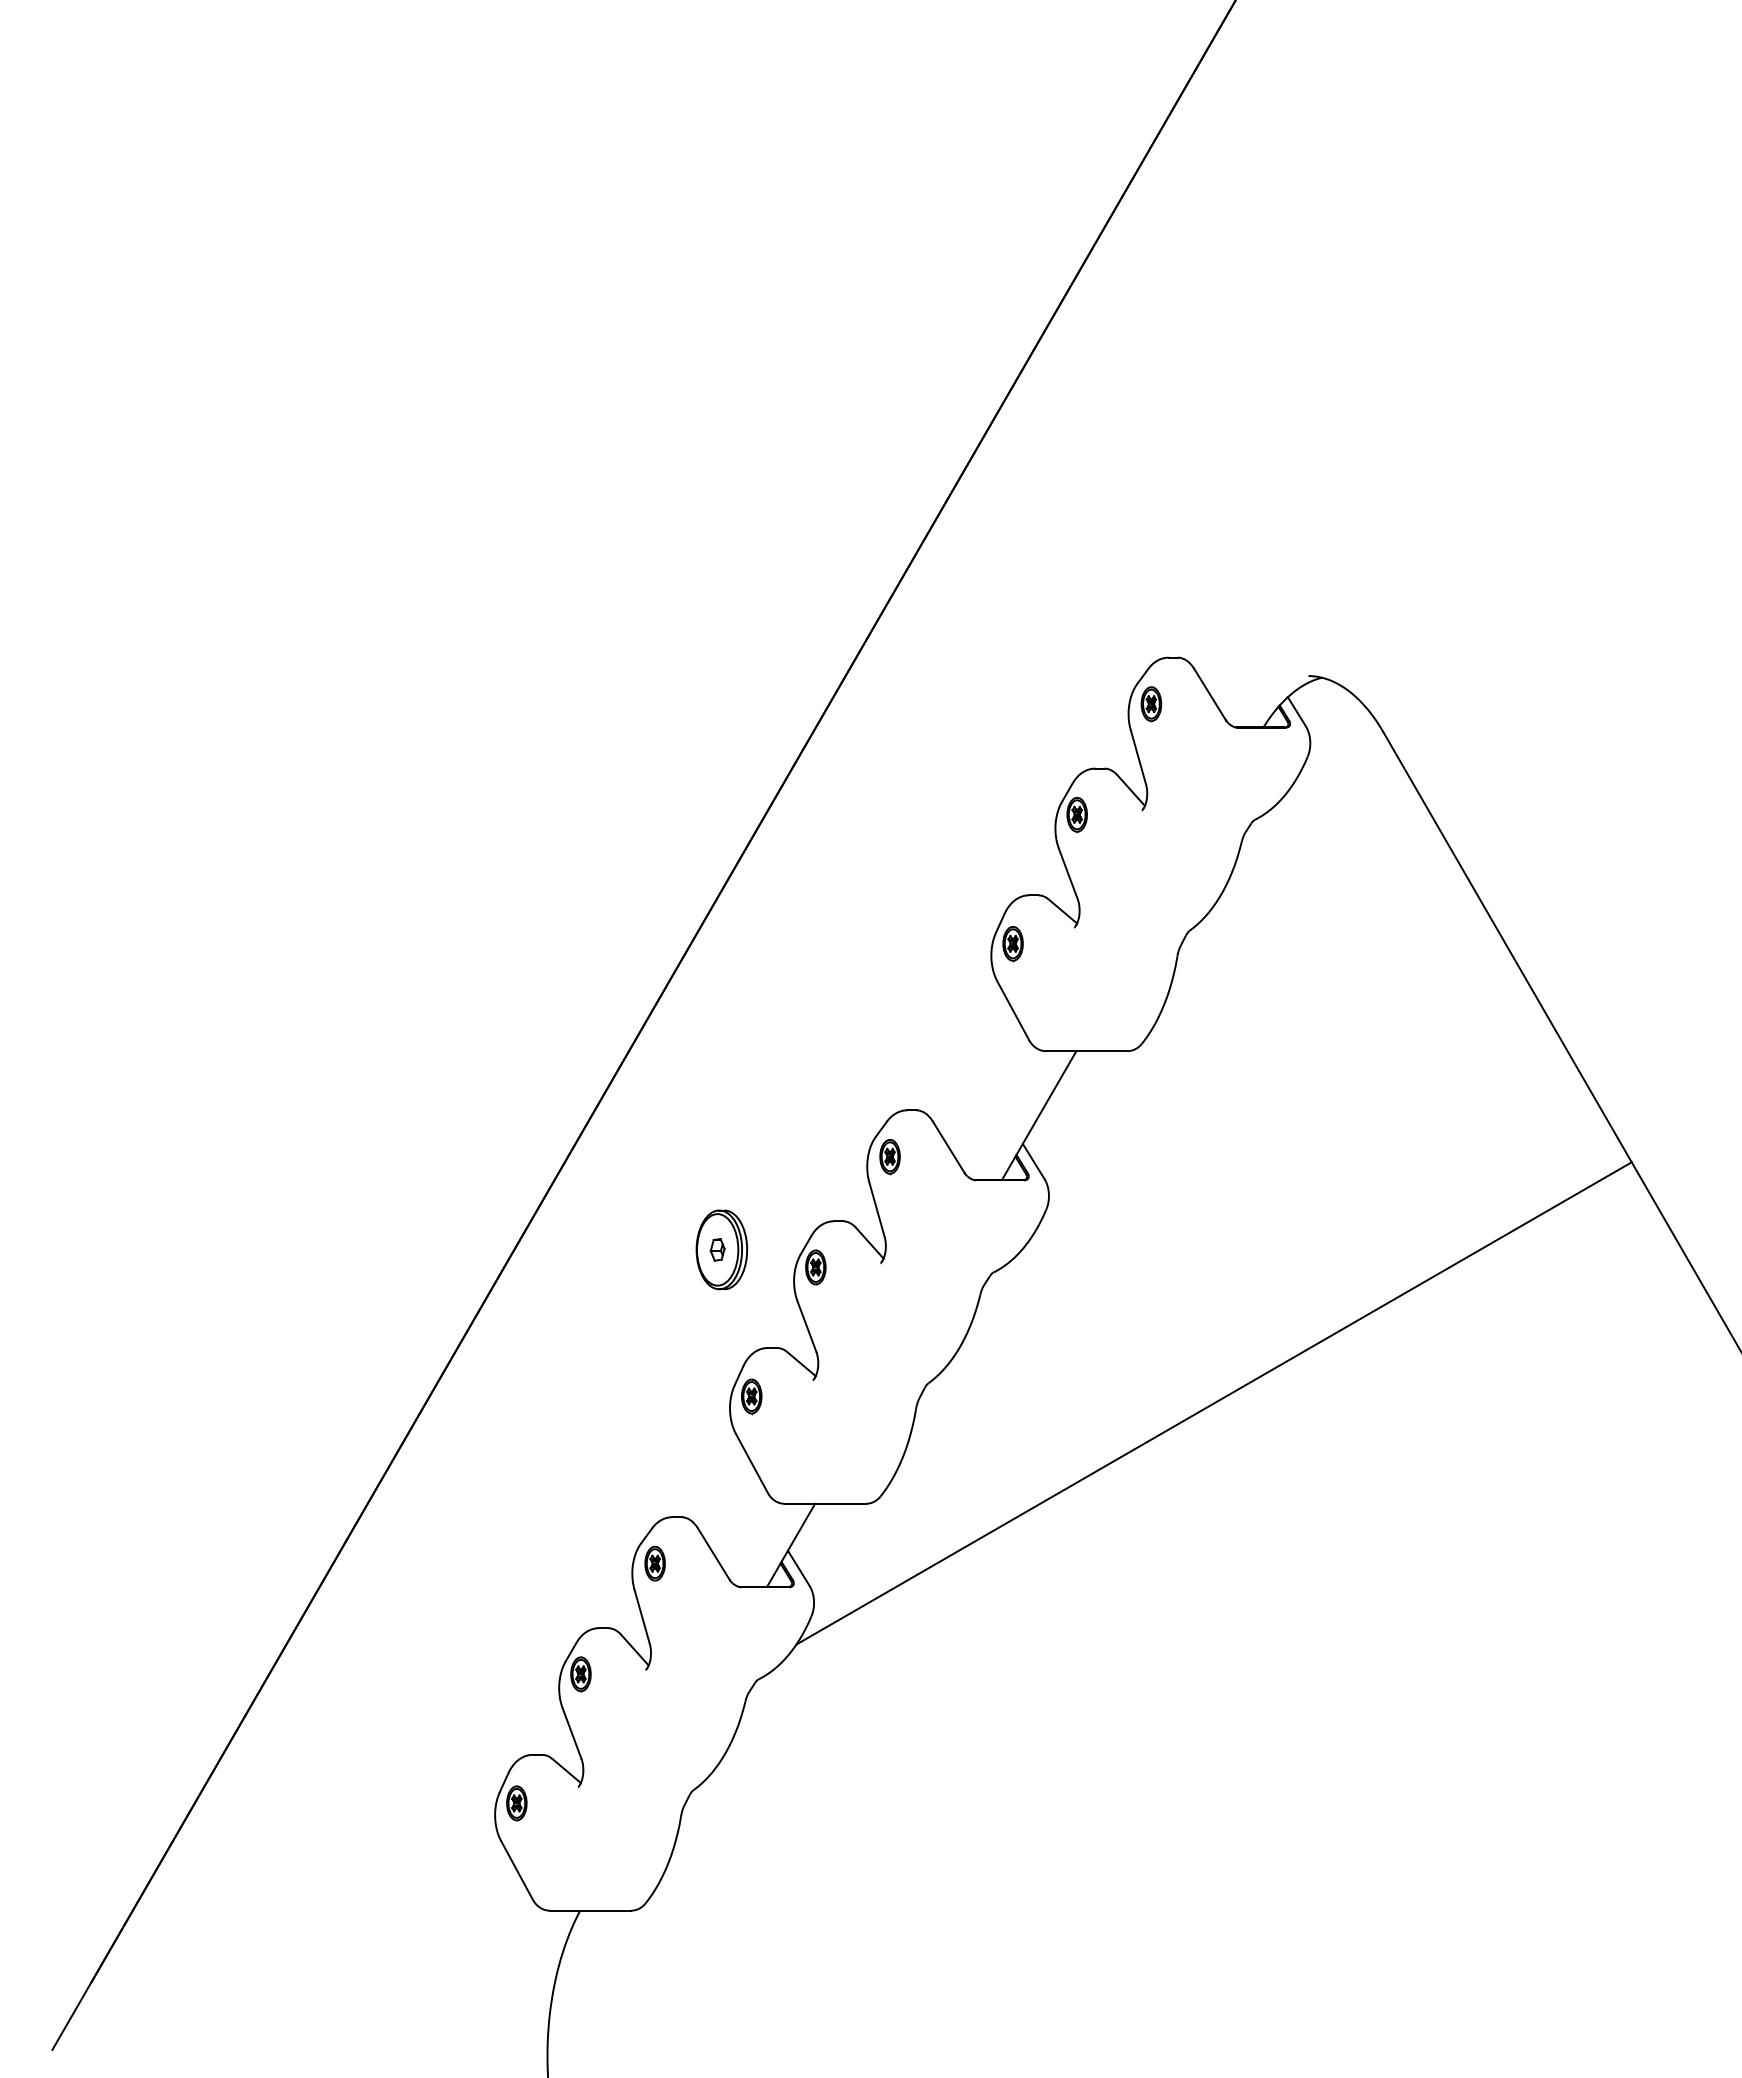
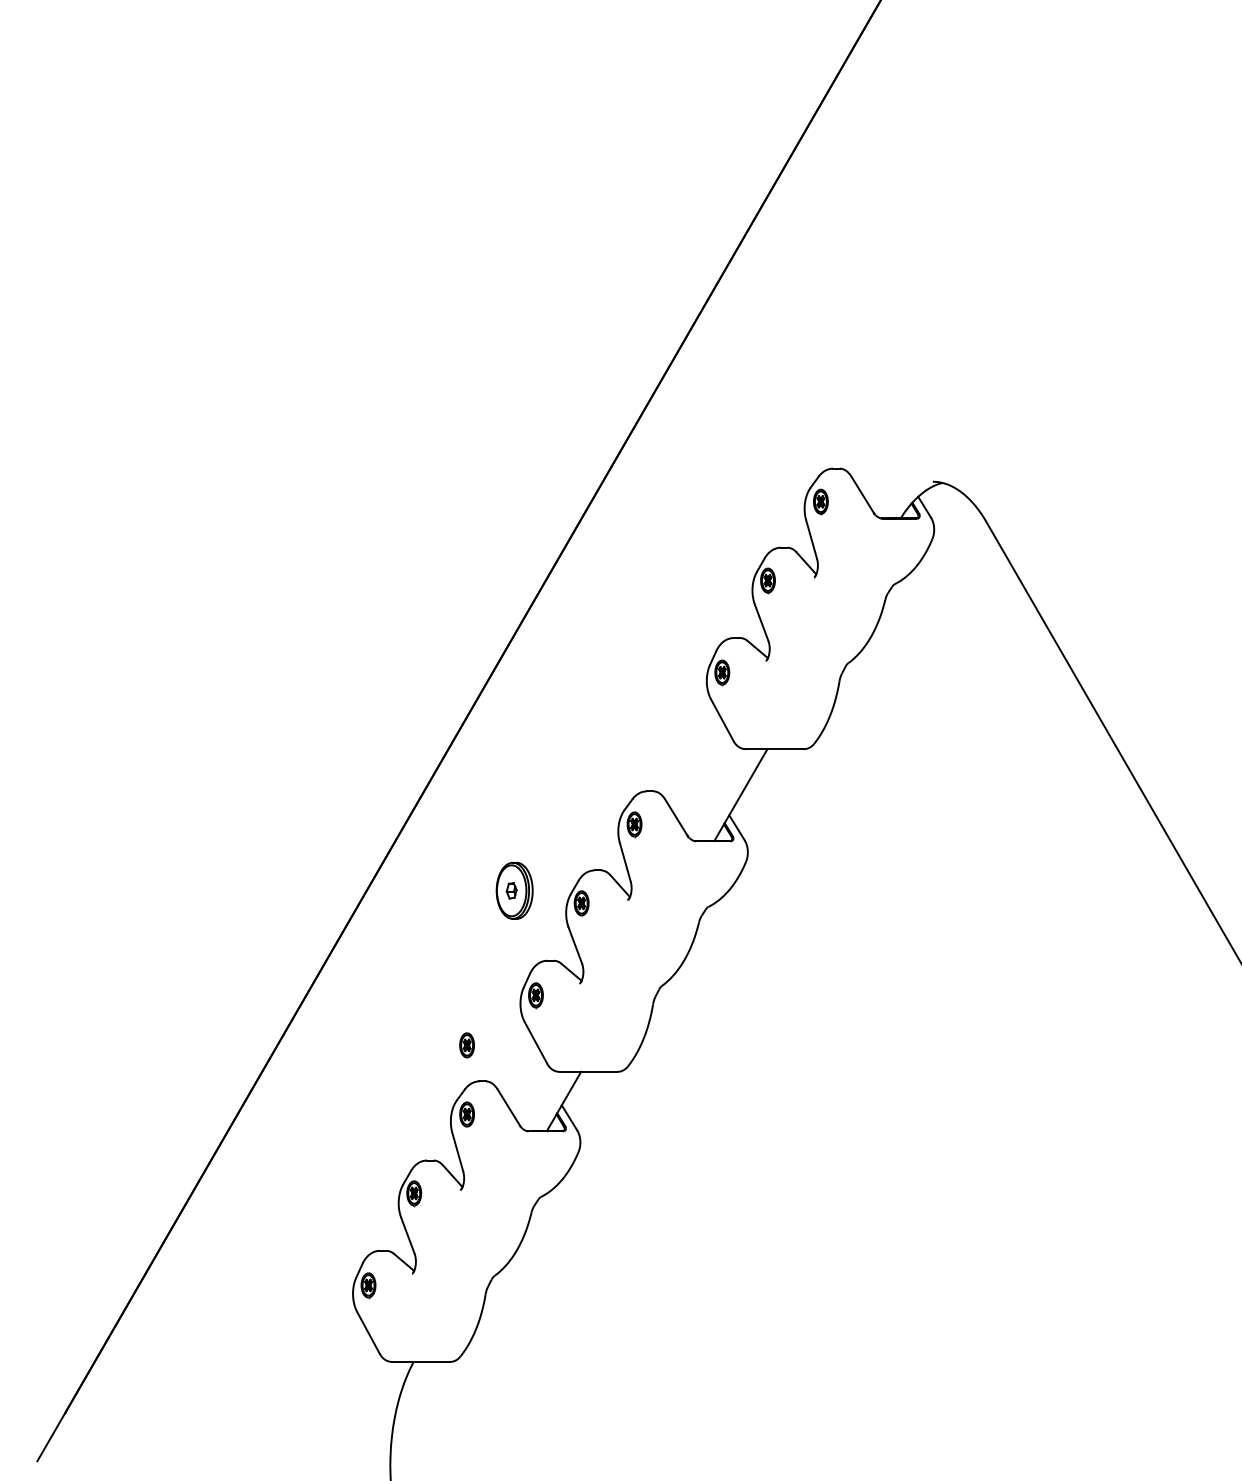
line: (1213, 1403) -> (865, 1000), removed
part: (654, 1466) -> (466, 1045), added

